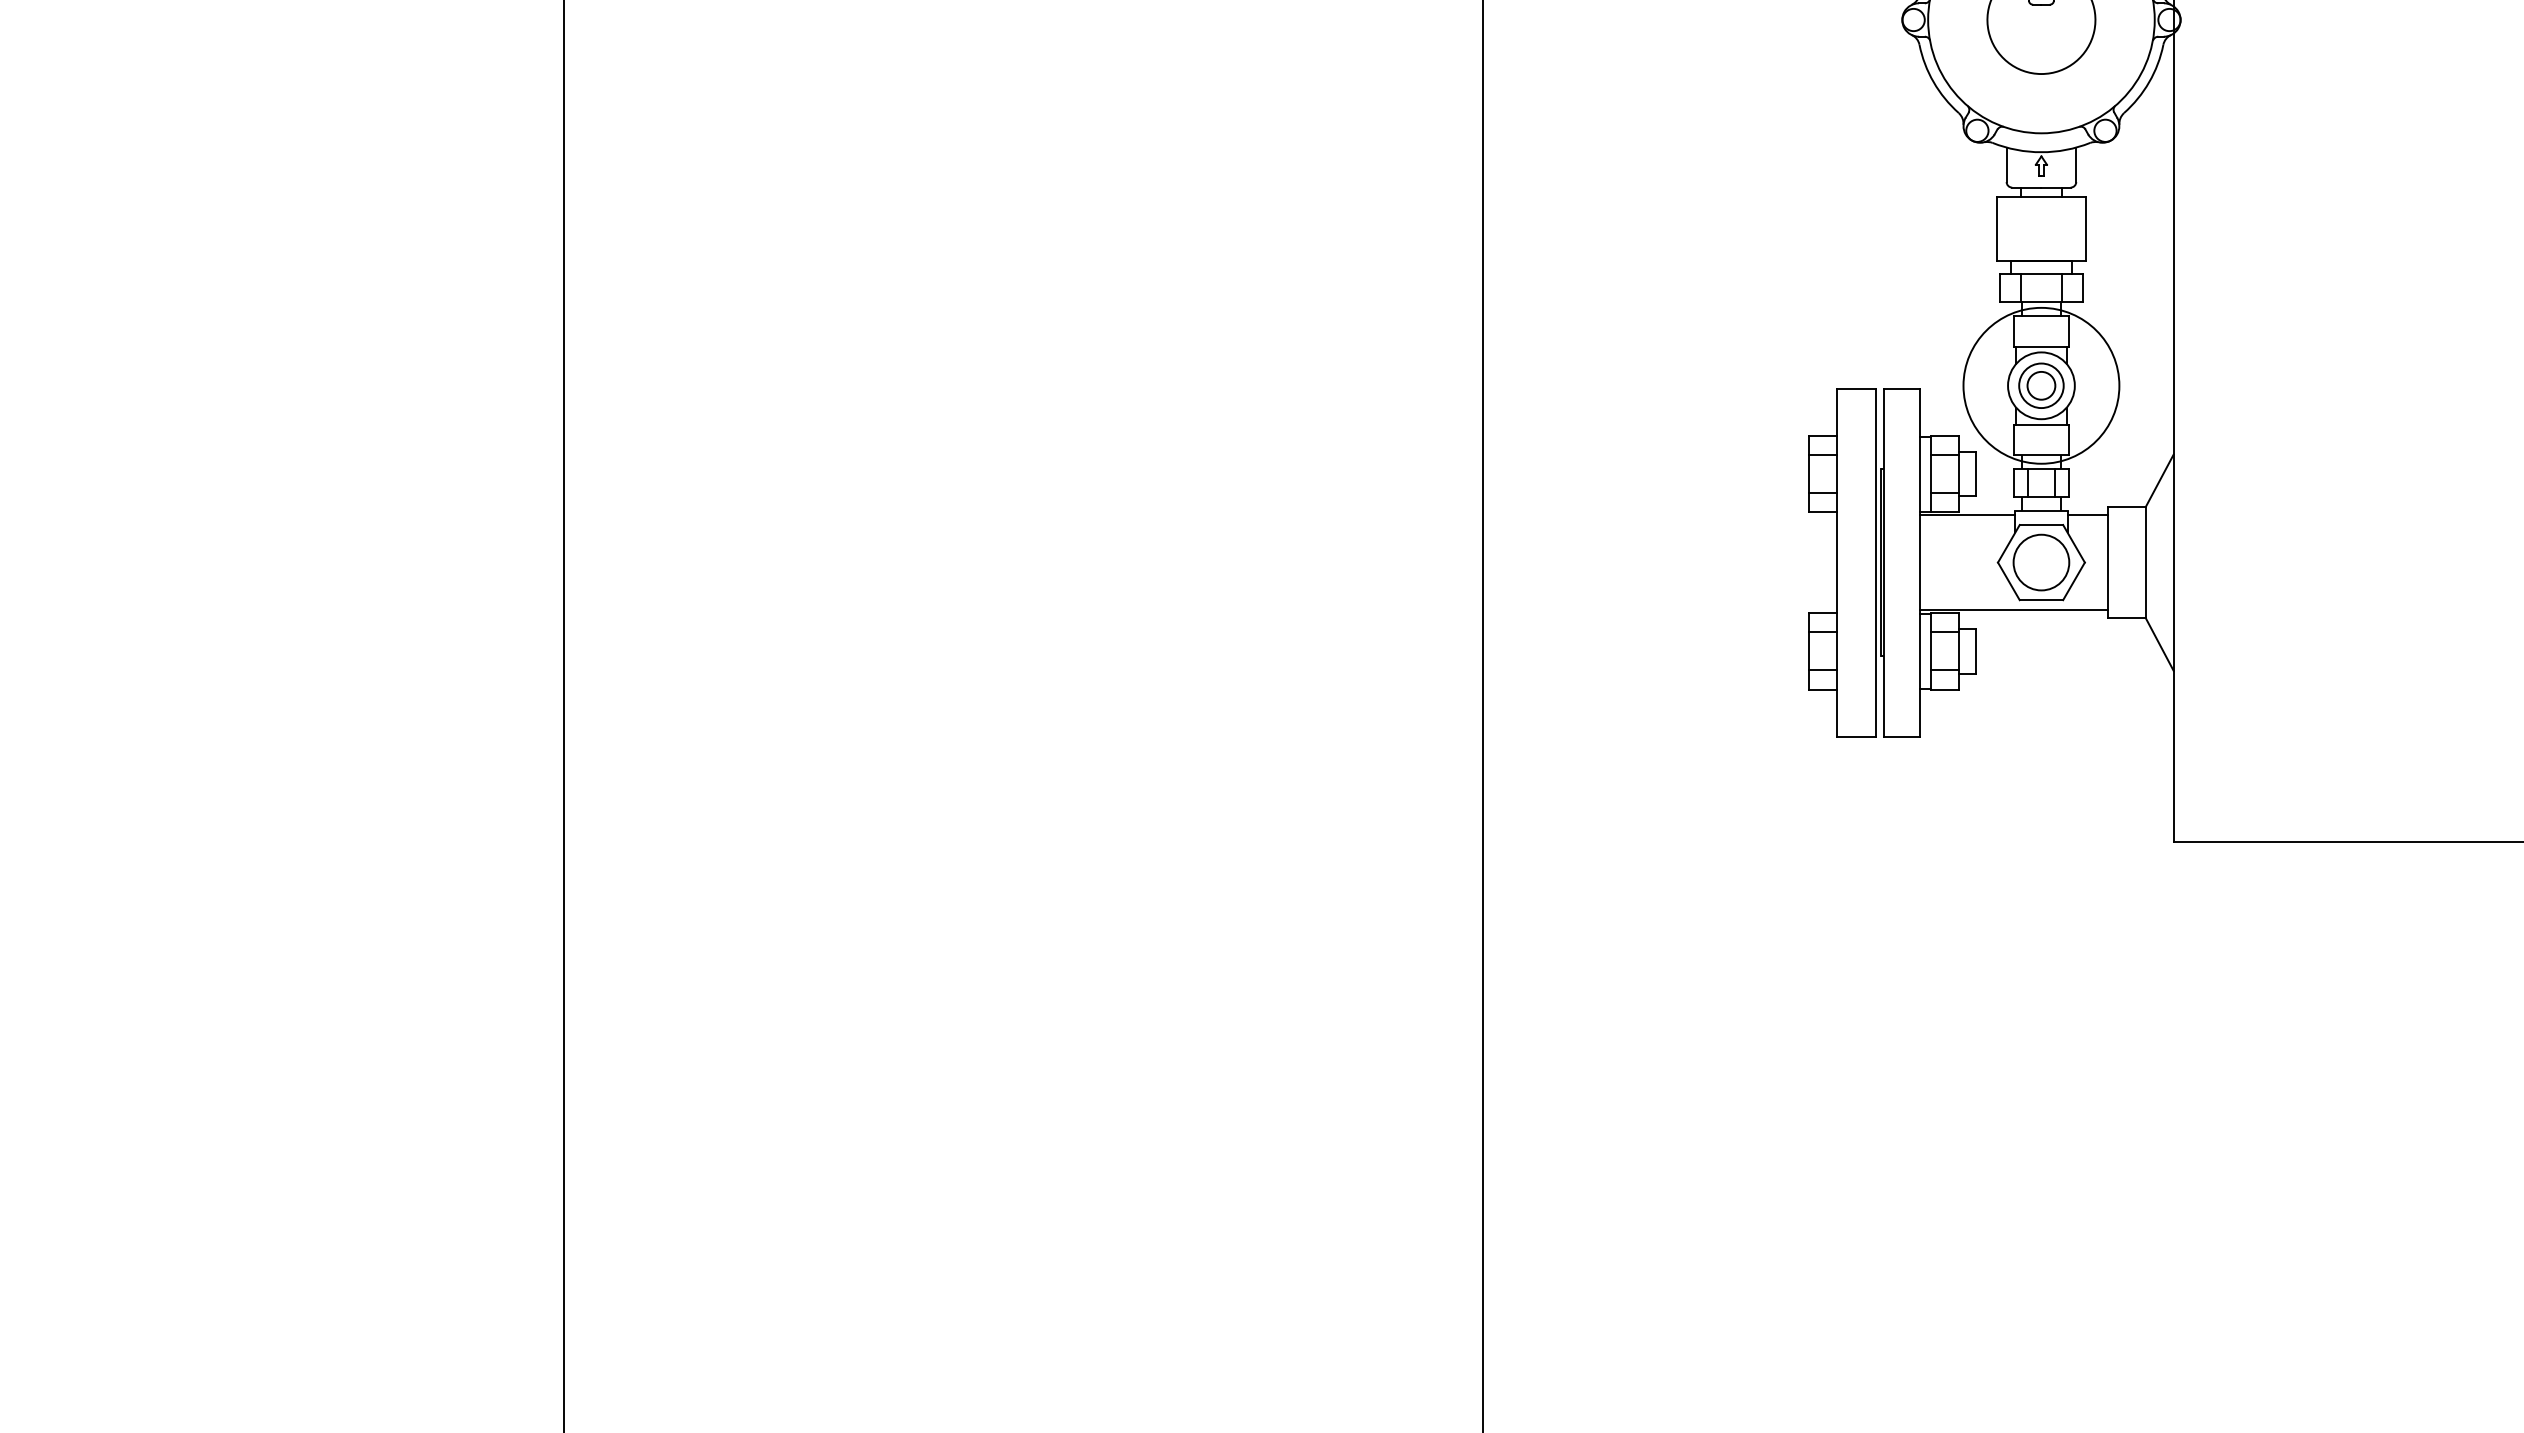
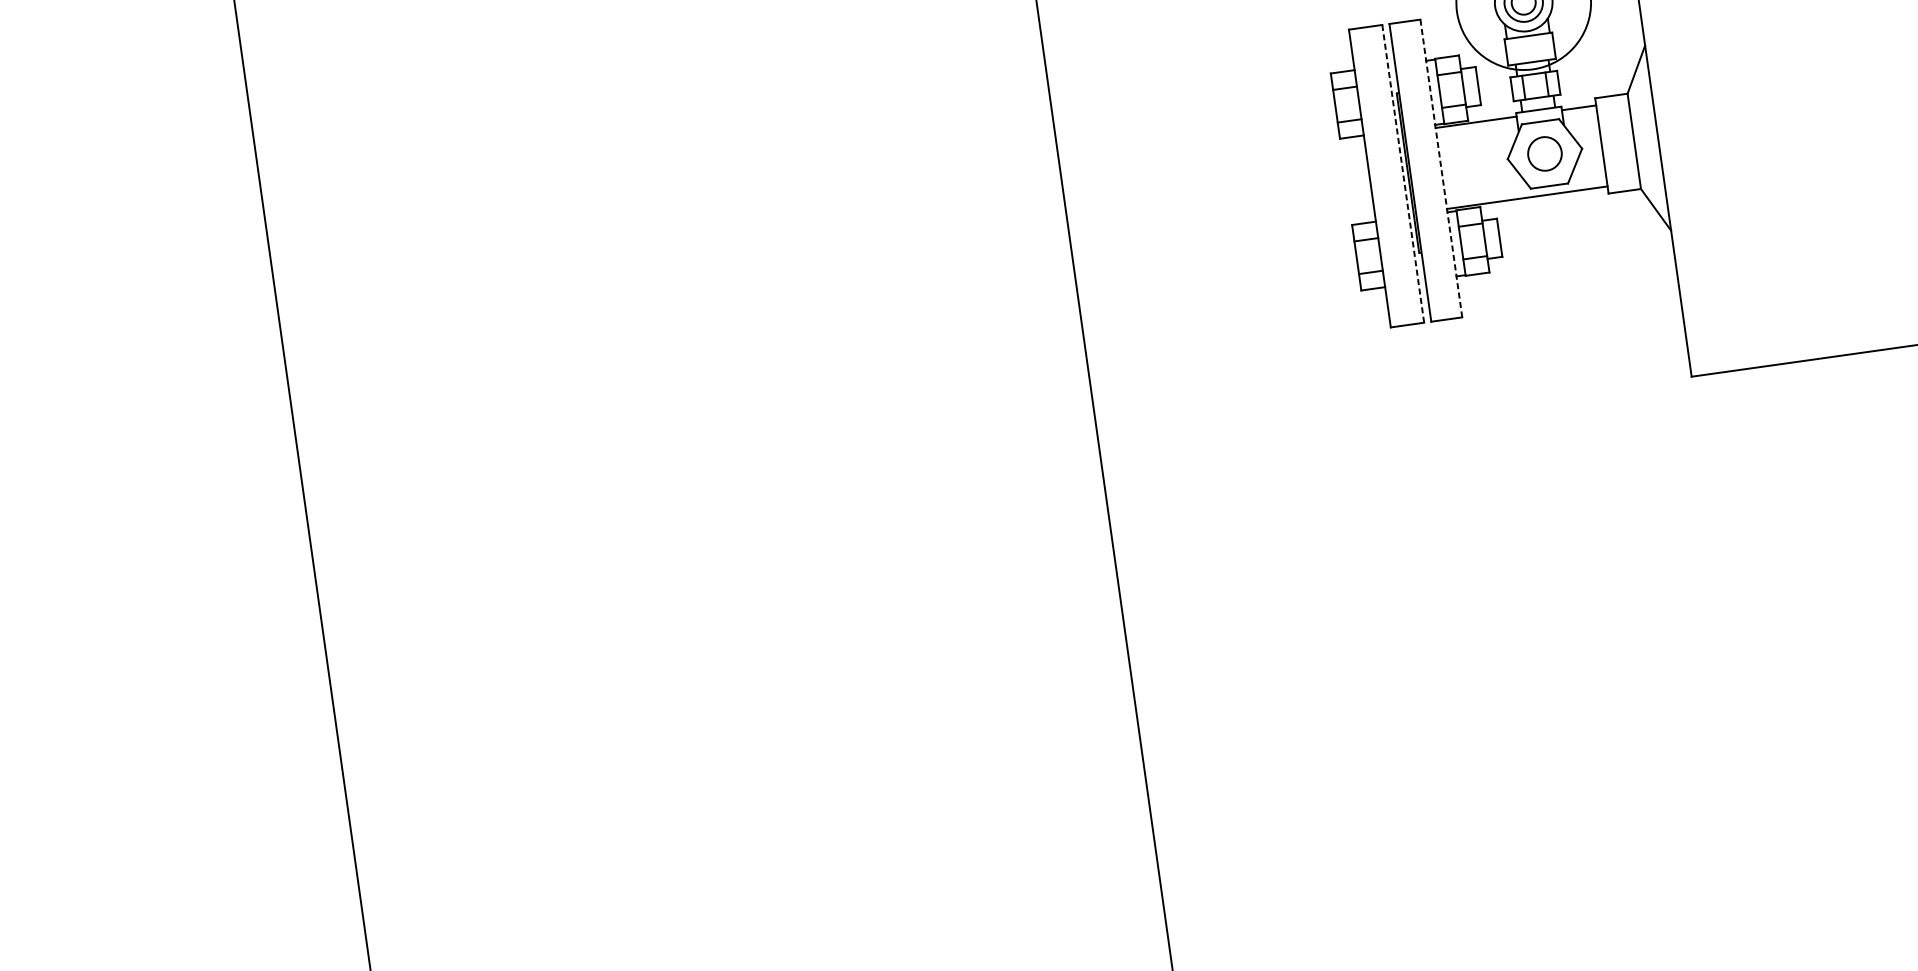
line: (1875, 562) -> (1402, 173), solid -> dashed
line: (1920, 562) -> (1441, 168), solid -> dashed
circle: (2041, 562) -> (1545, 153), size x0.7

